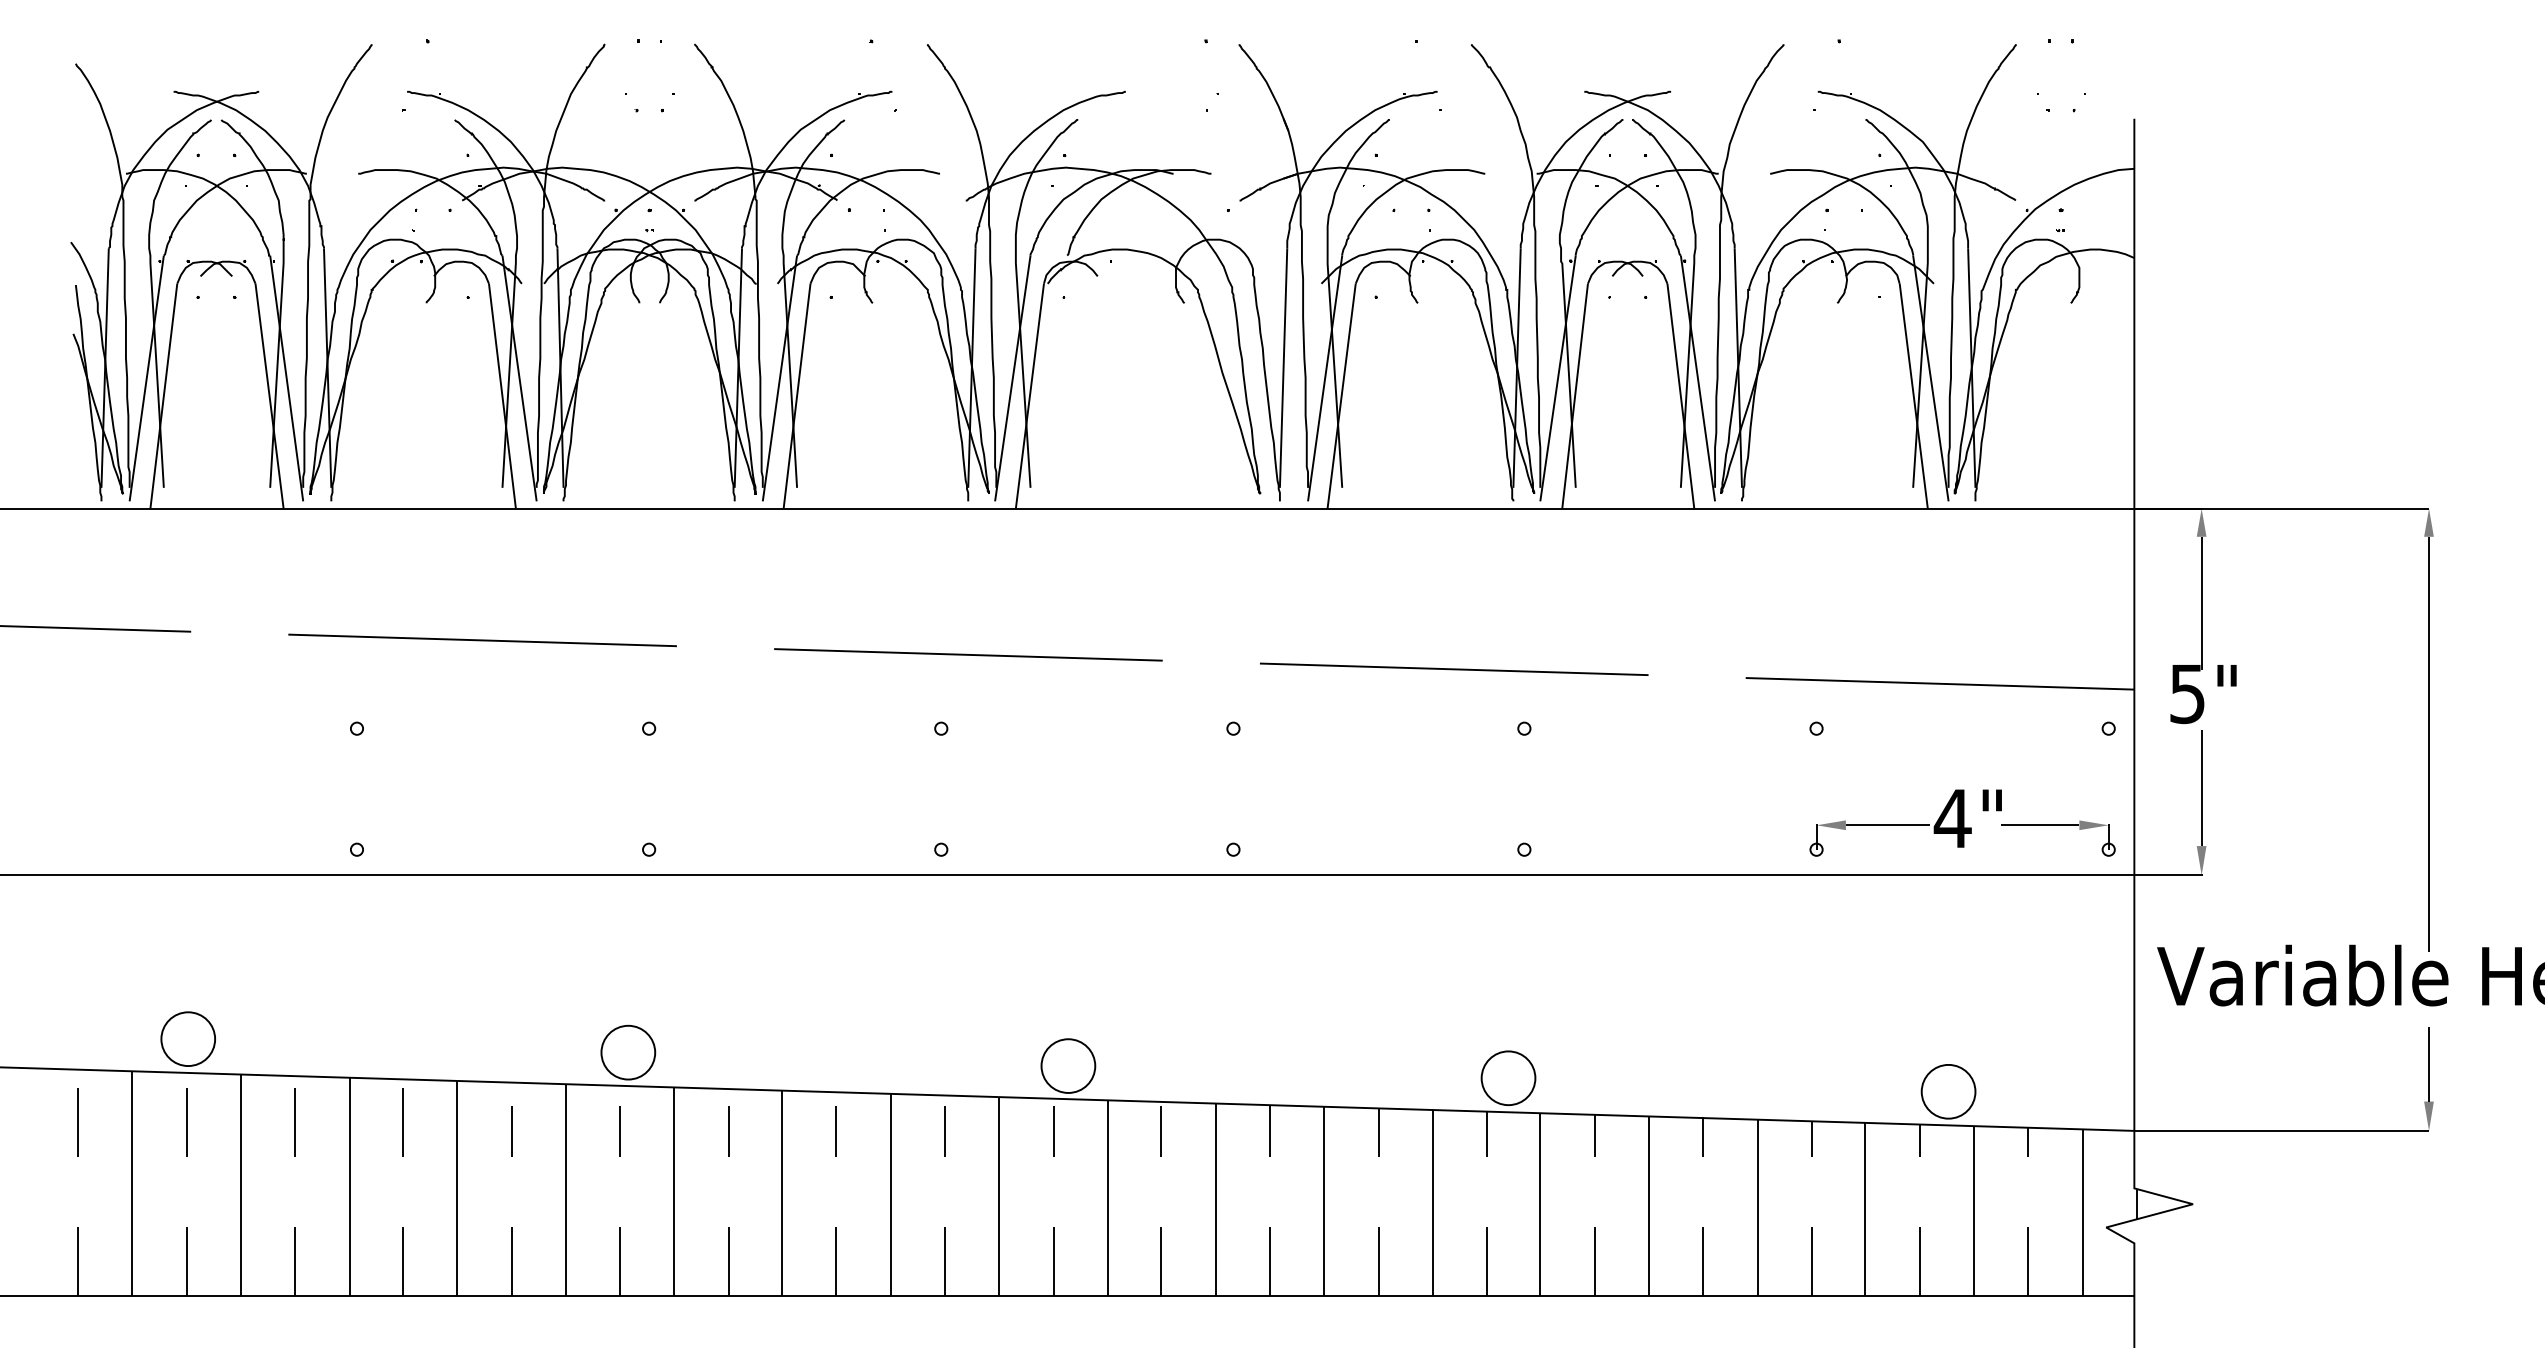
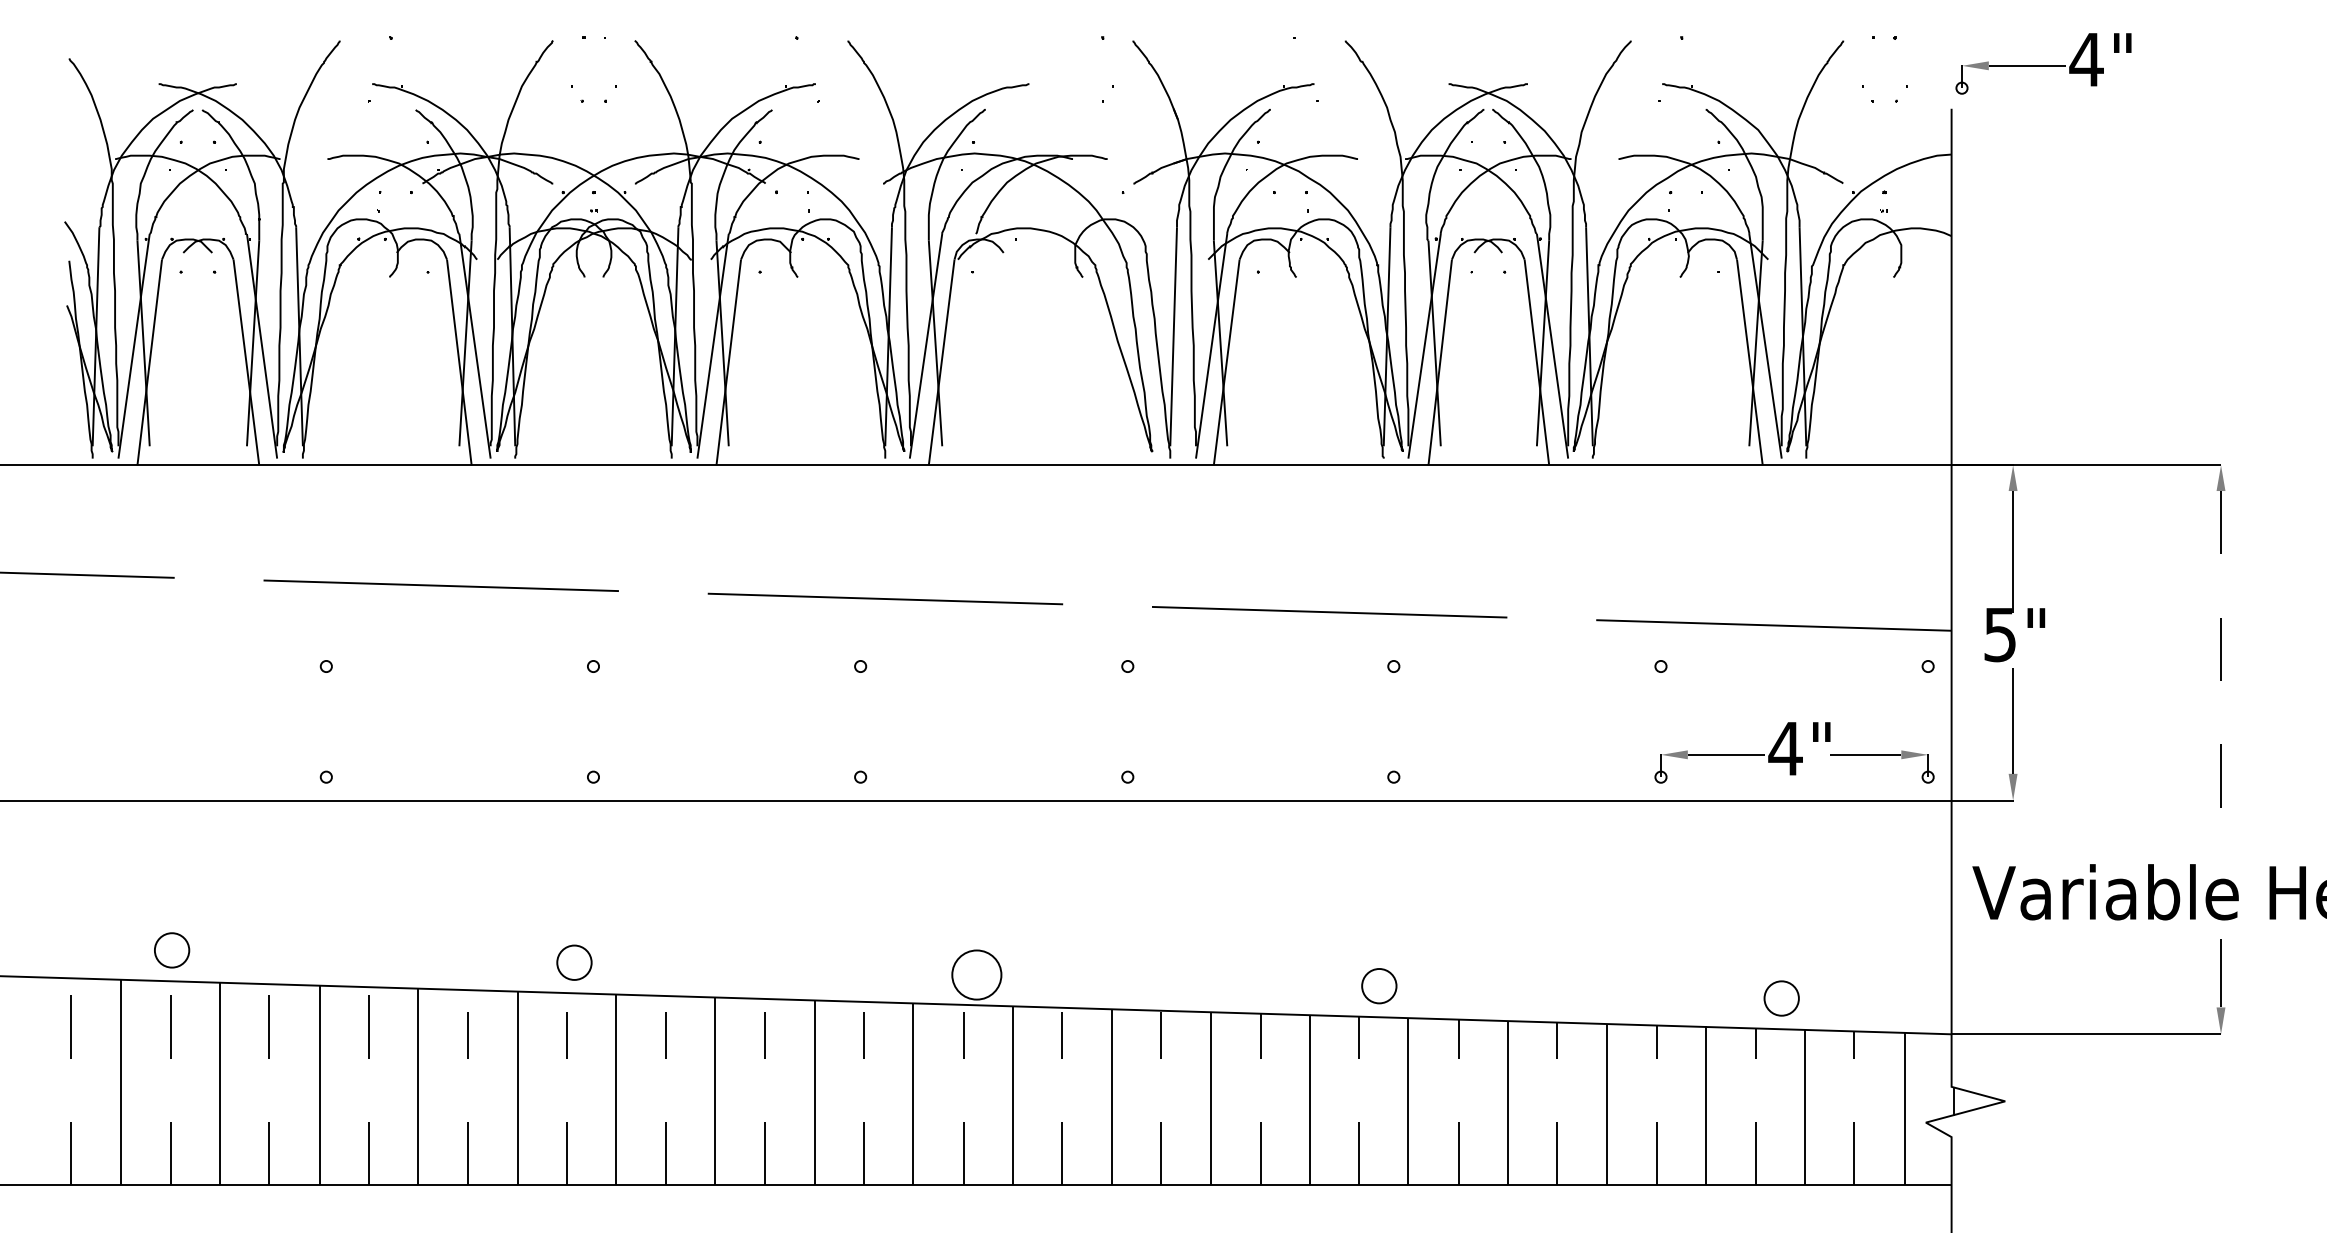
part: (2234, 69) -> (2043, 63), added
line: (2429, 745) -> (2221, 681), solid -> dashed
circle: (187, 1038) -> (171, 949), size x0.7
circle: (628, 1052) -> (574, 962), size x0.7
circle: (1507, 1077) -> (1378, 985), size x0.7
circle: (1948, 1091) -> (1781, 998), size x0.7

